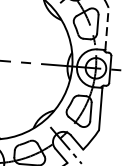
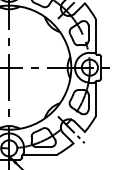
line: (107, 29) -> (96, 36), dashed -> solid

